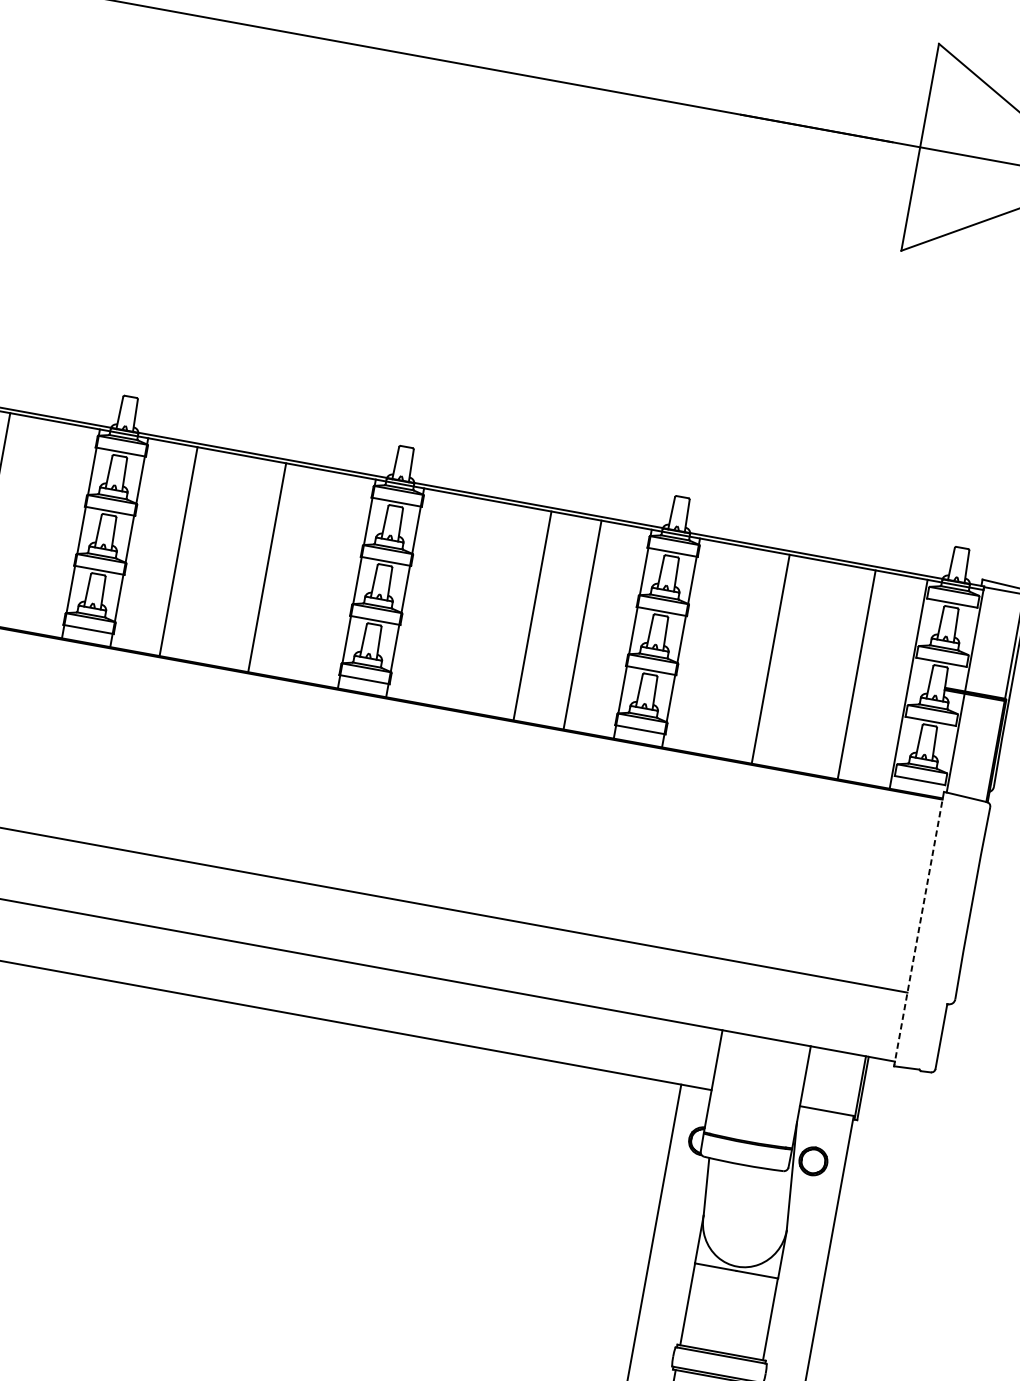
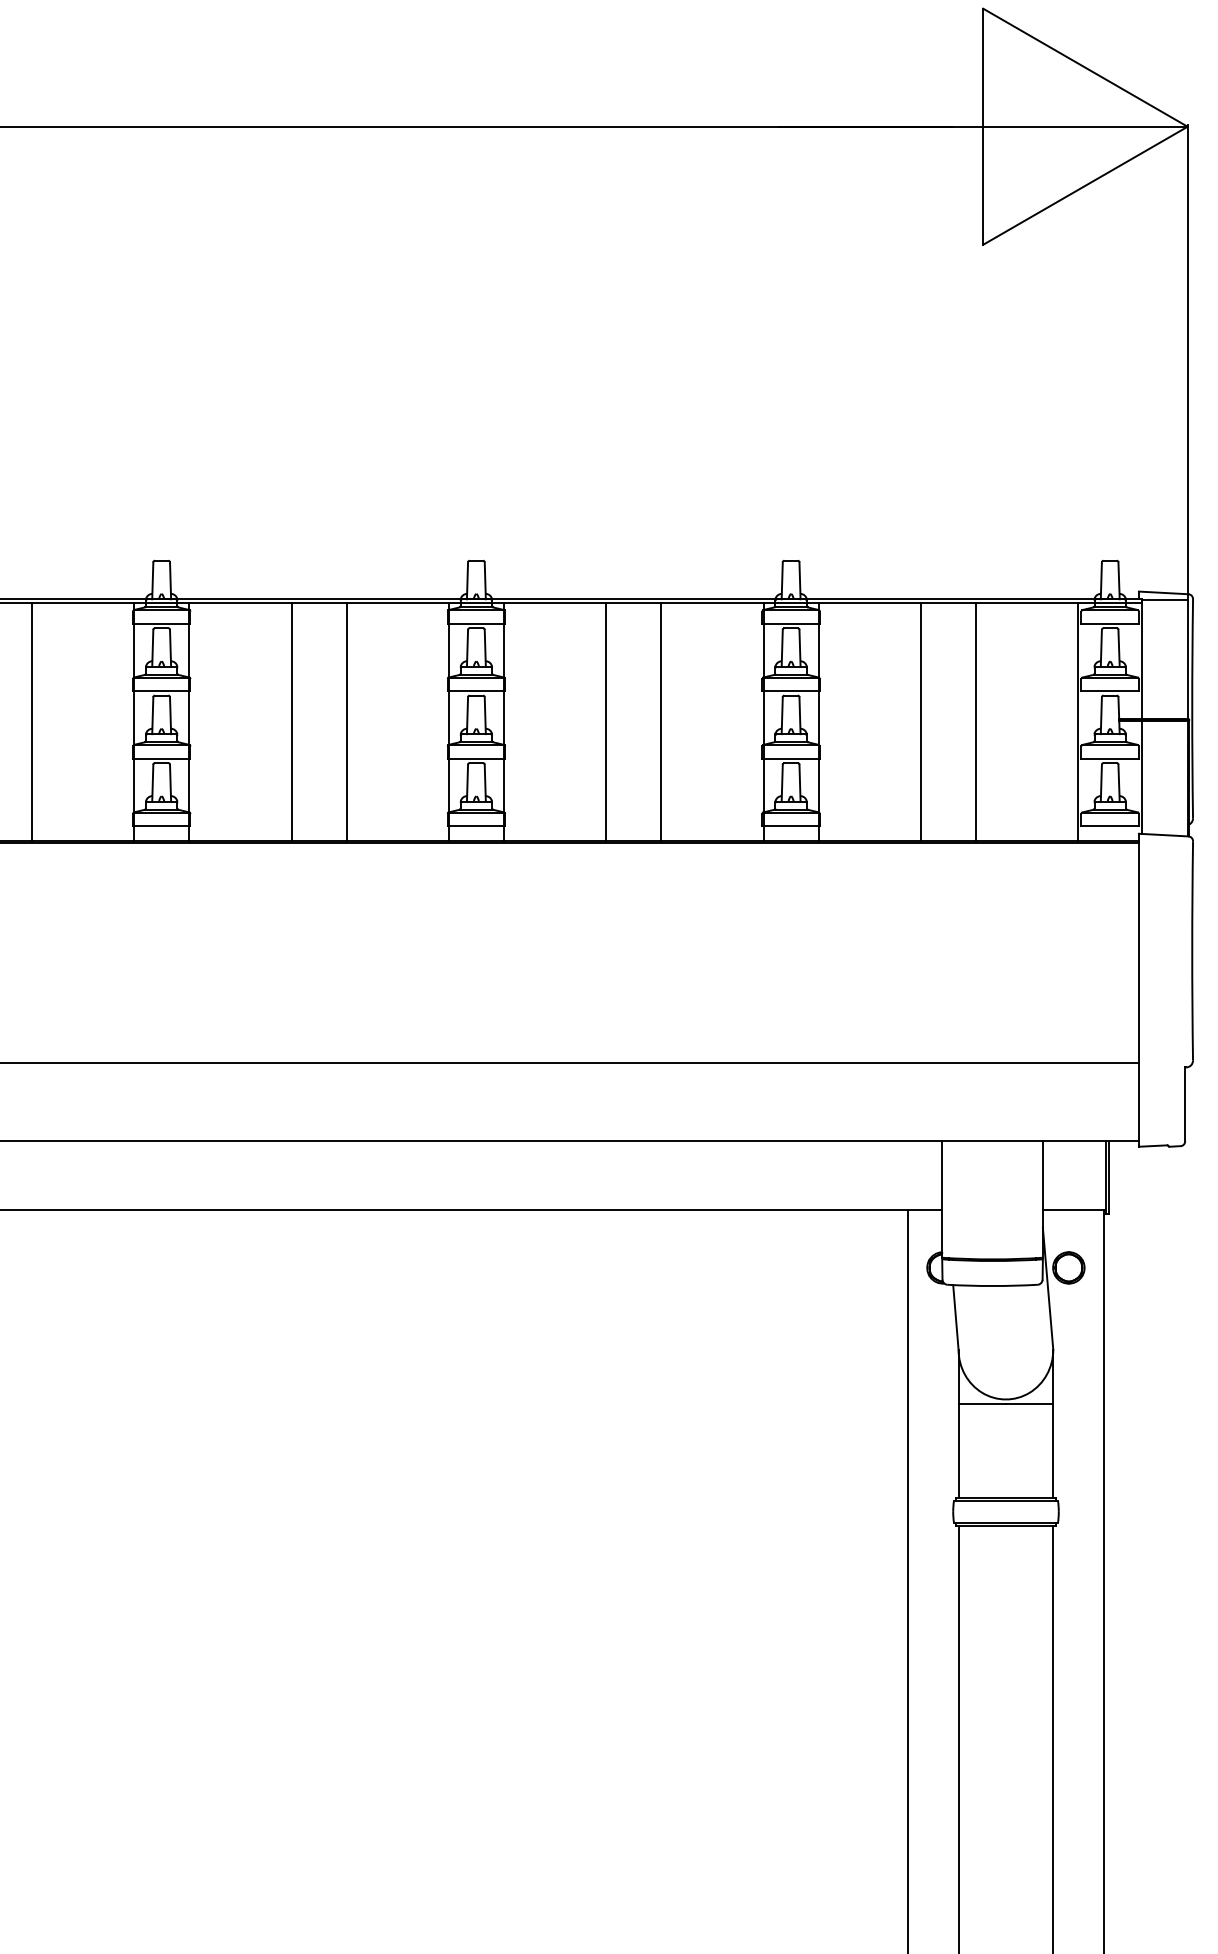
line: (178, 551) -> (291, 721), moved
line: (532, 615) -> (606, 721), moved
line: (582, 624) -> (661, 721), moved
line: (857, 674) -> (976, 721), moved
line: (918, 928) -> (1138, 989), dashed -> solid

